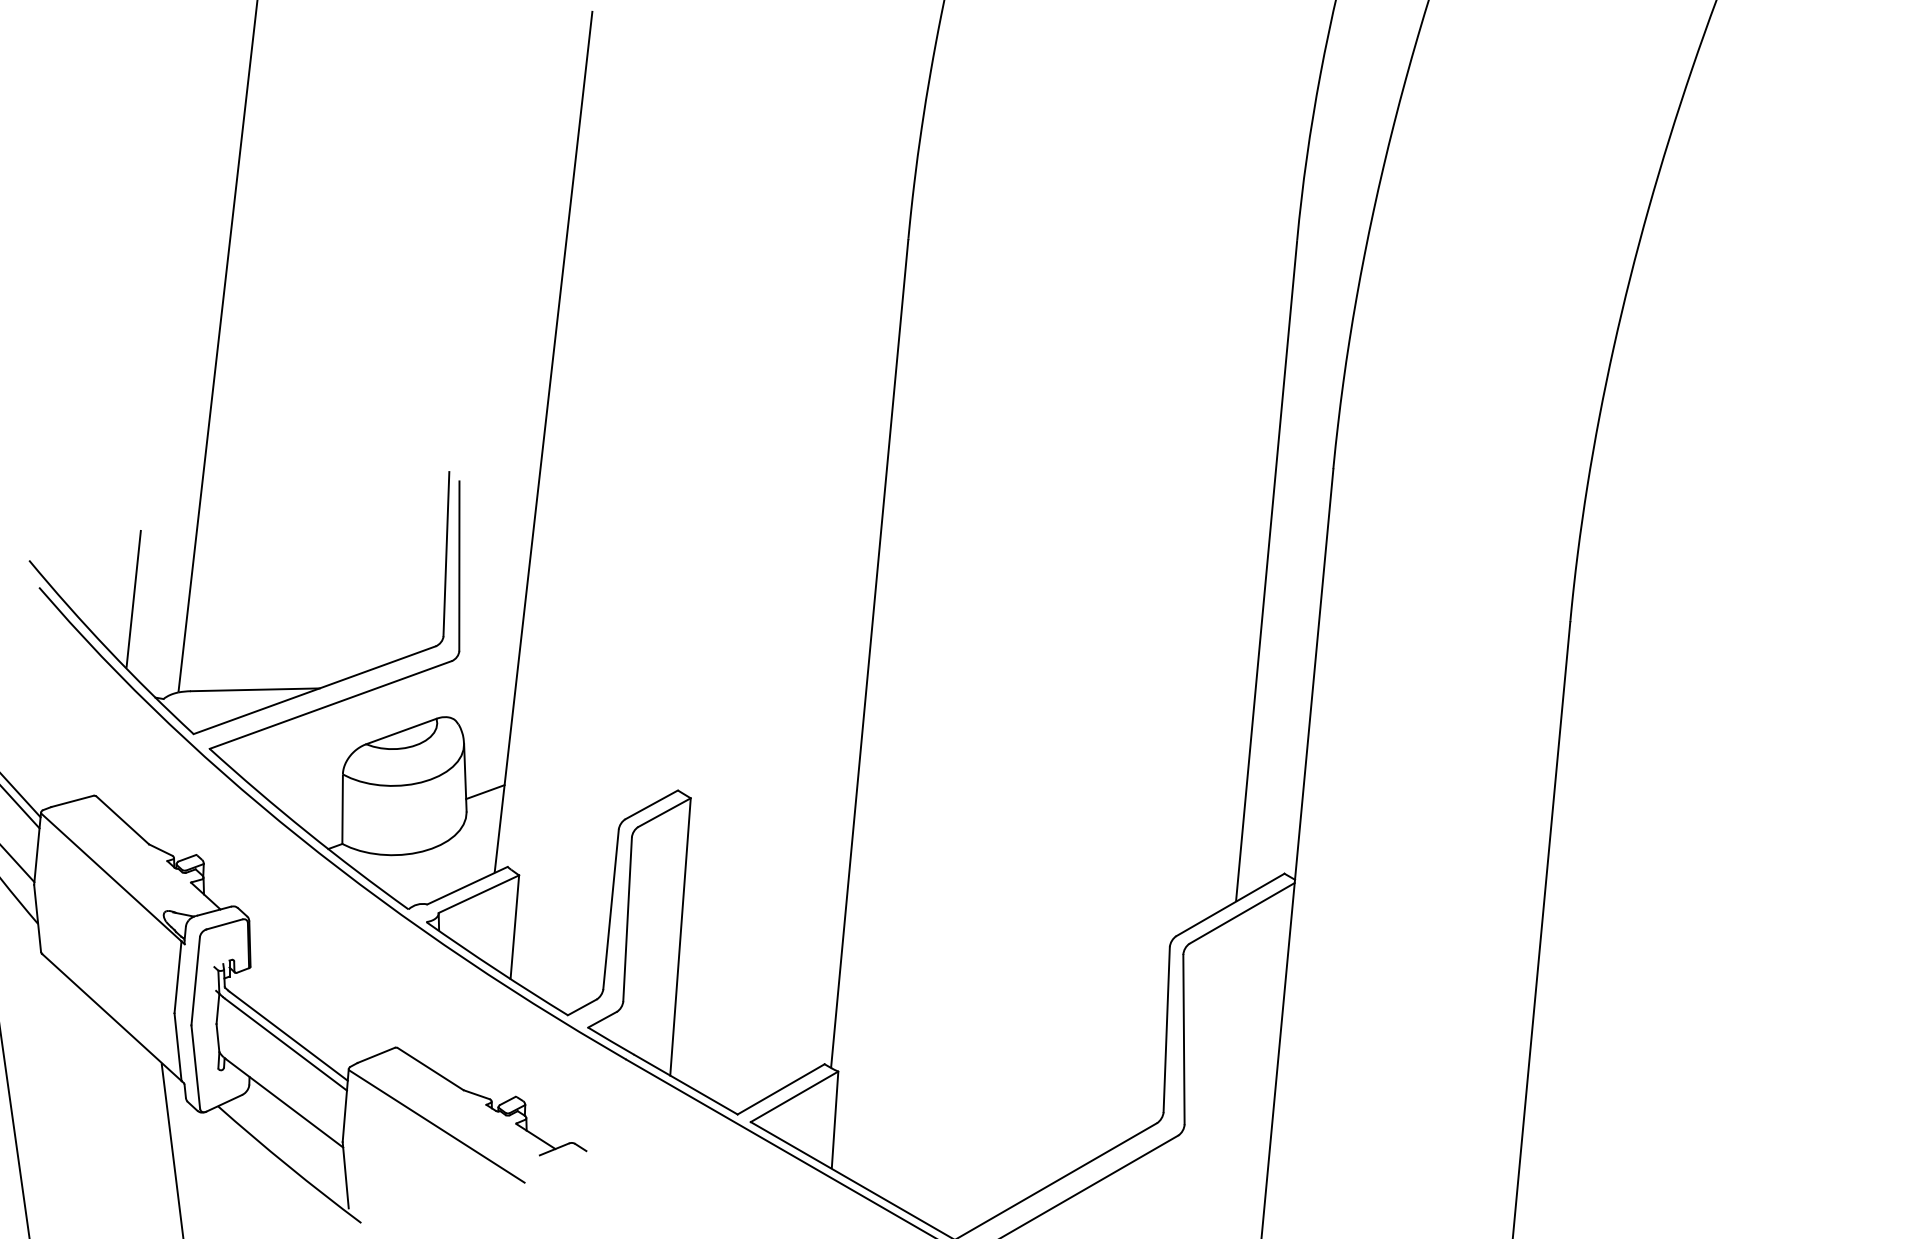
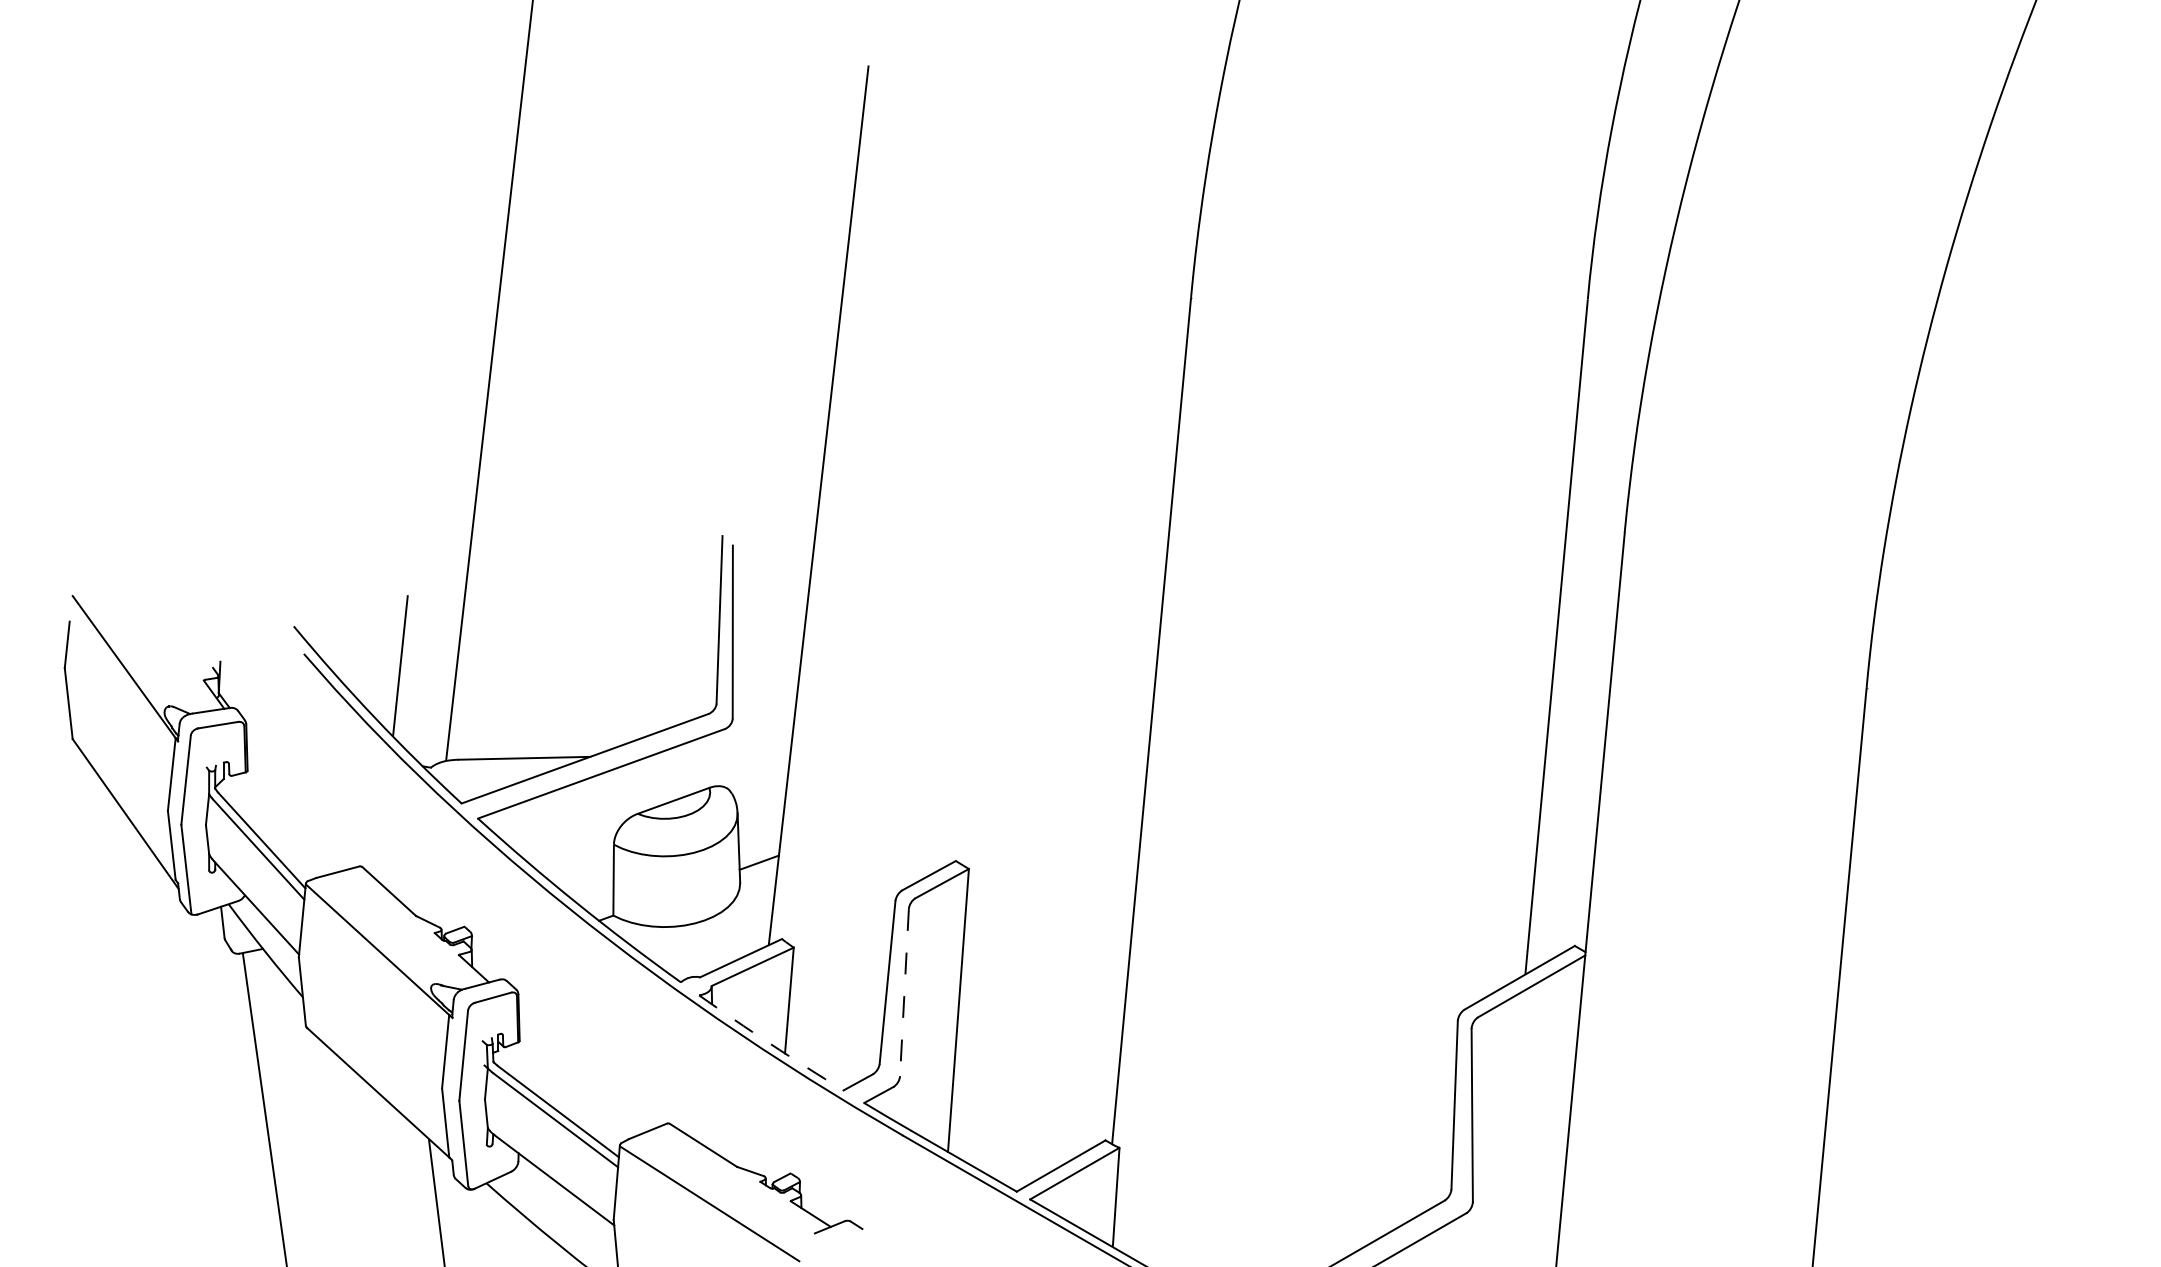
line: (627, 919) -> (904, 992), solid -> dashed
arc: (496, 970) -> (770, 1044), solid -> dashed

